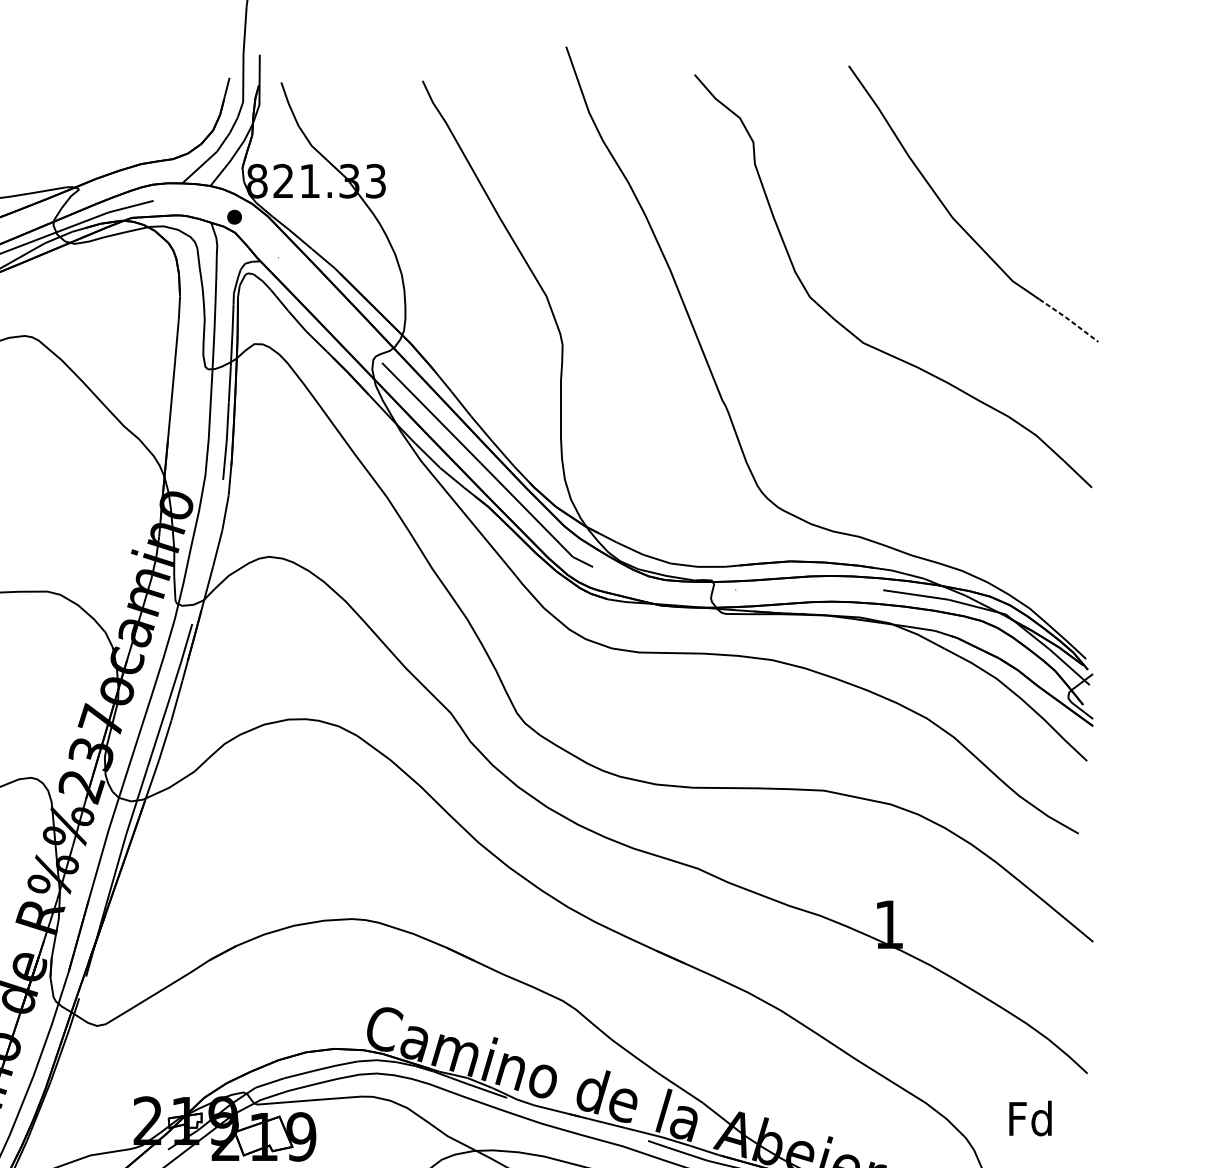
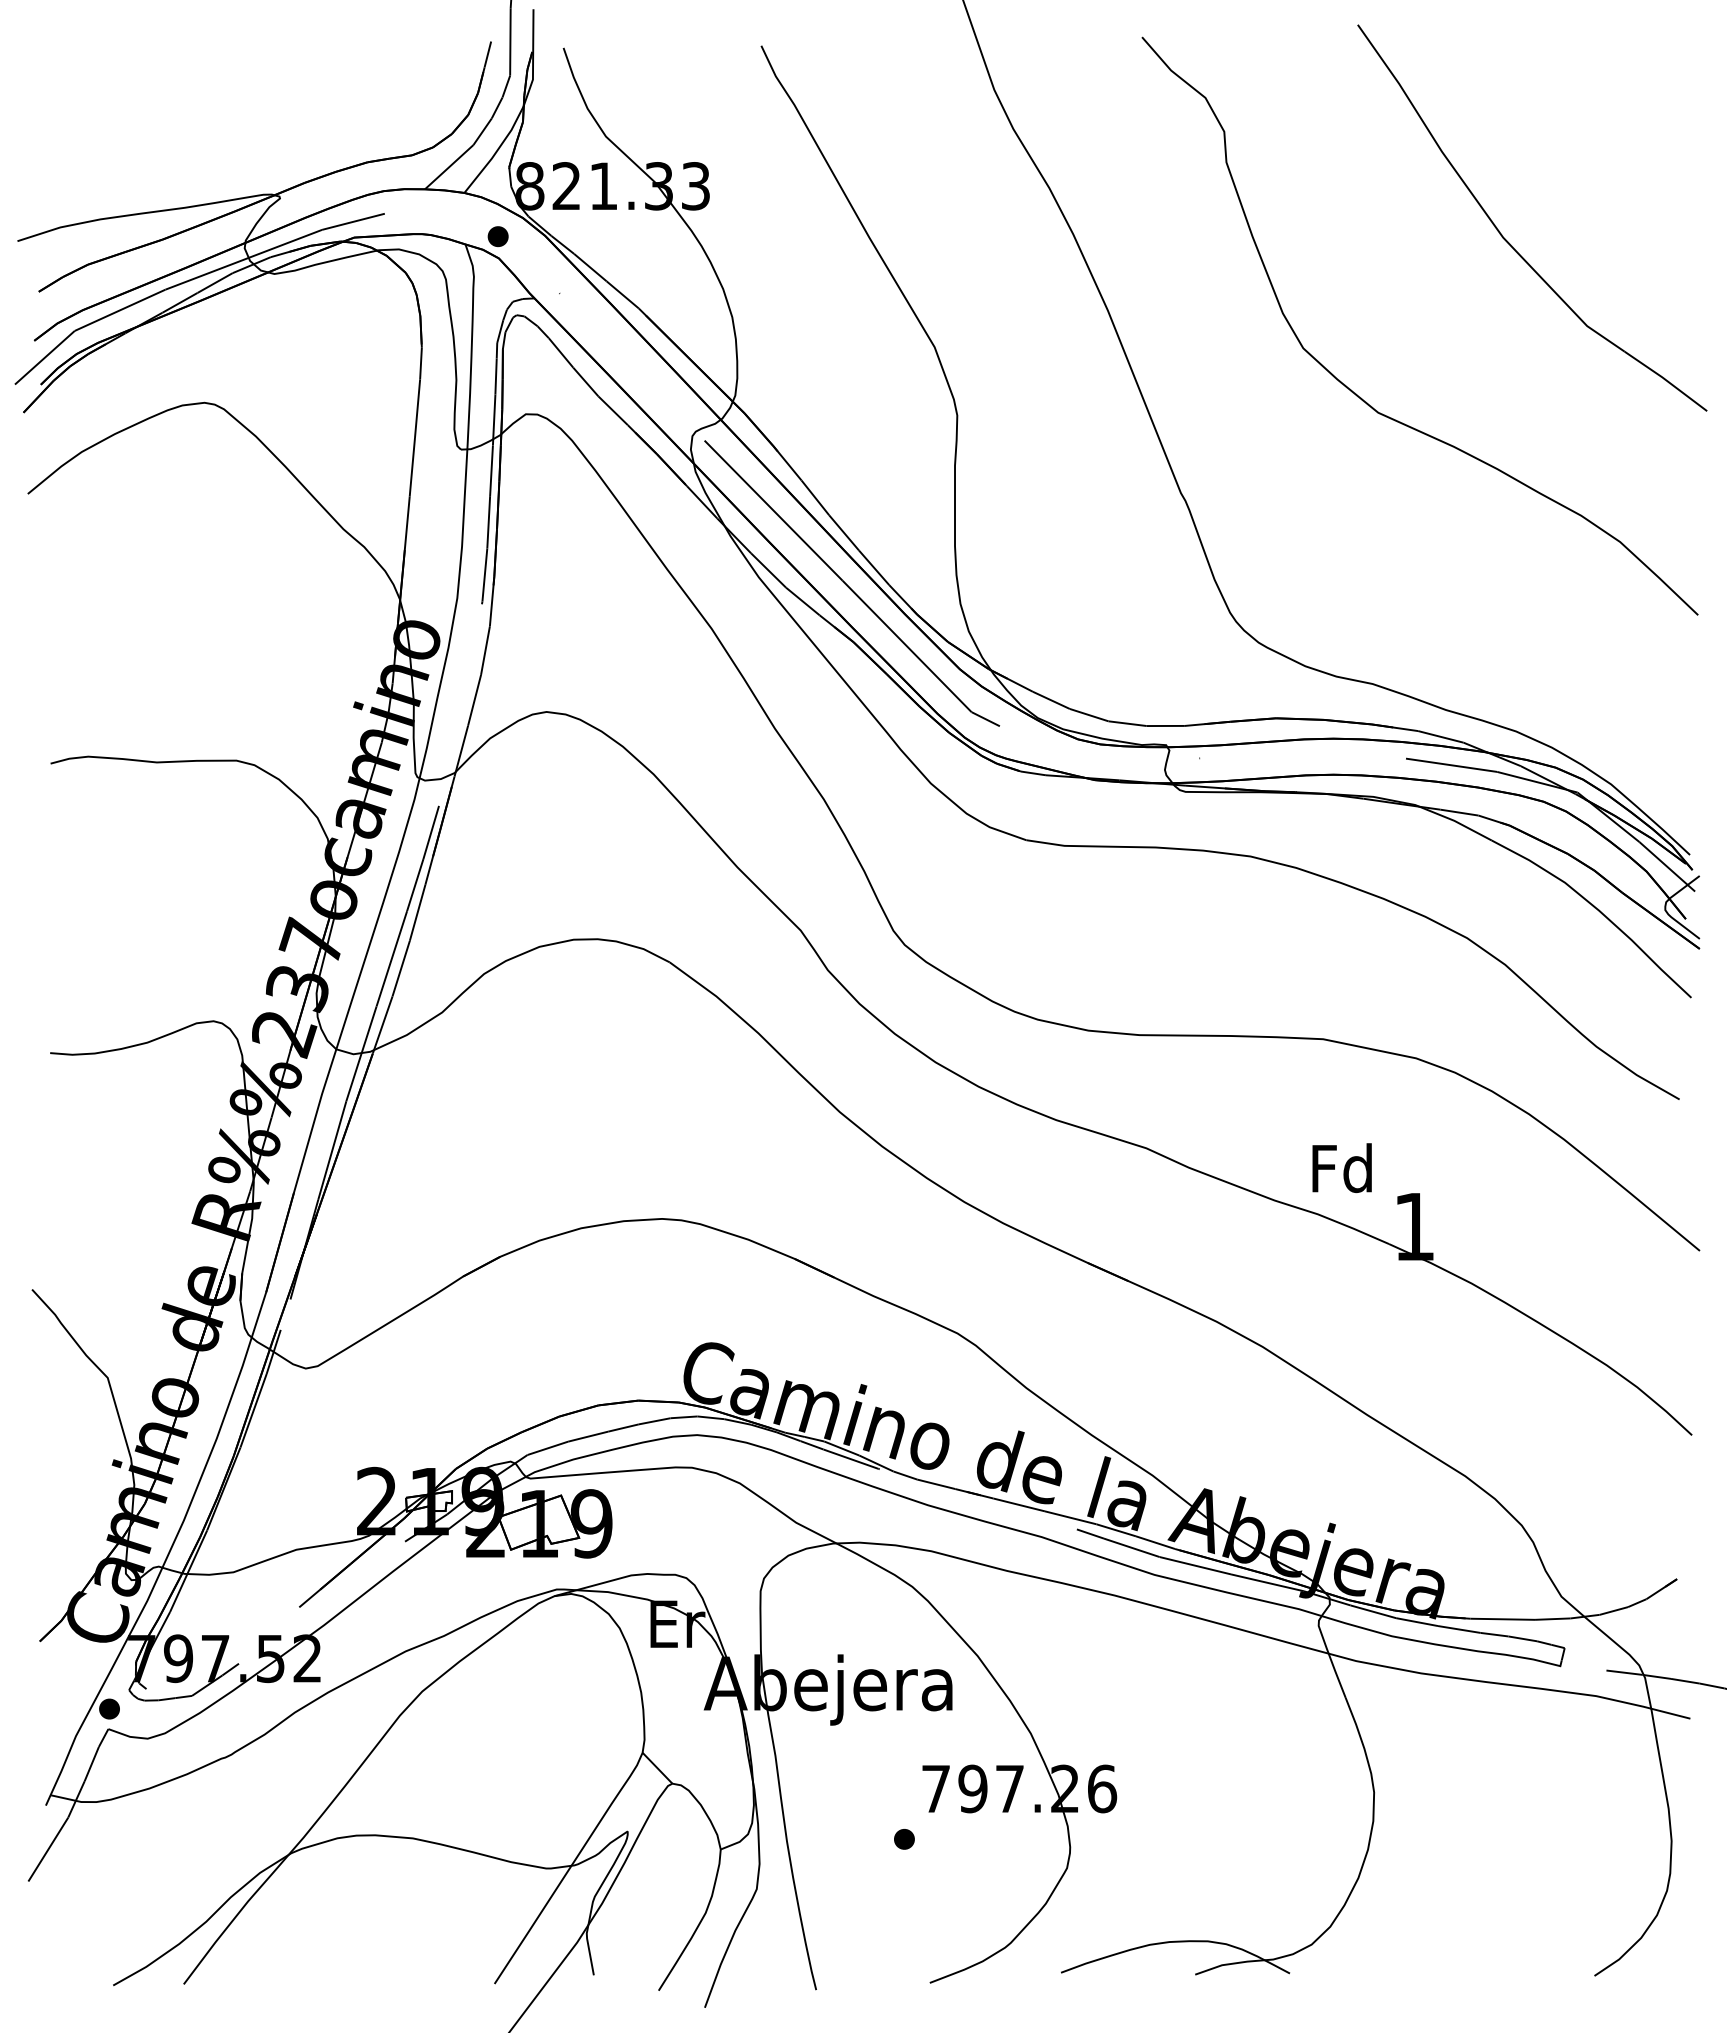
line: (1069, 320) -> (1666, 380), dashed -> solid
text: (1030, 1118) -> (1341, 1168), moved

